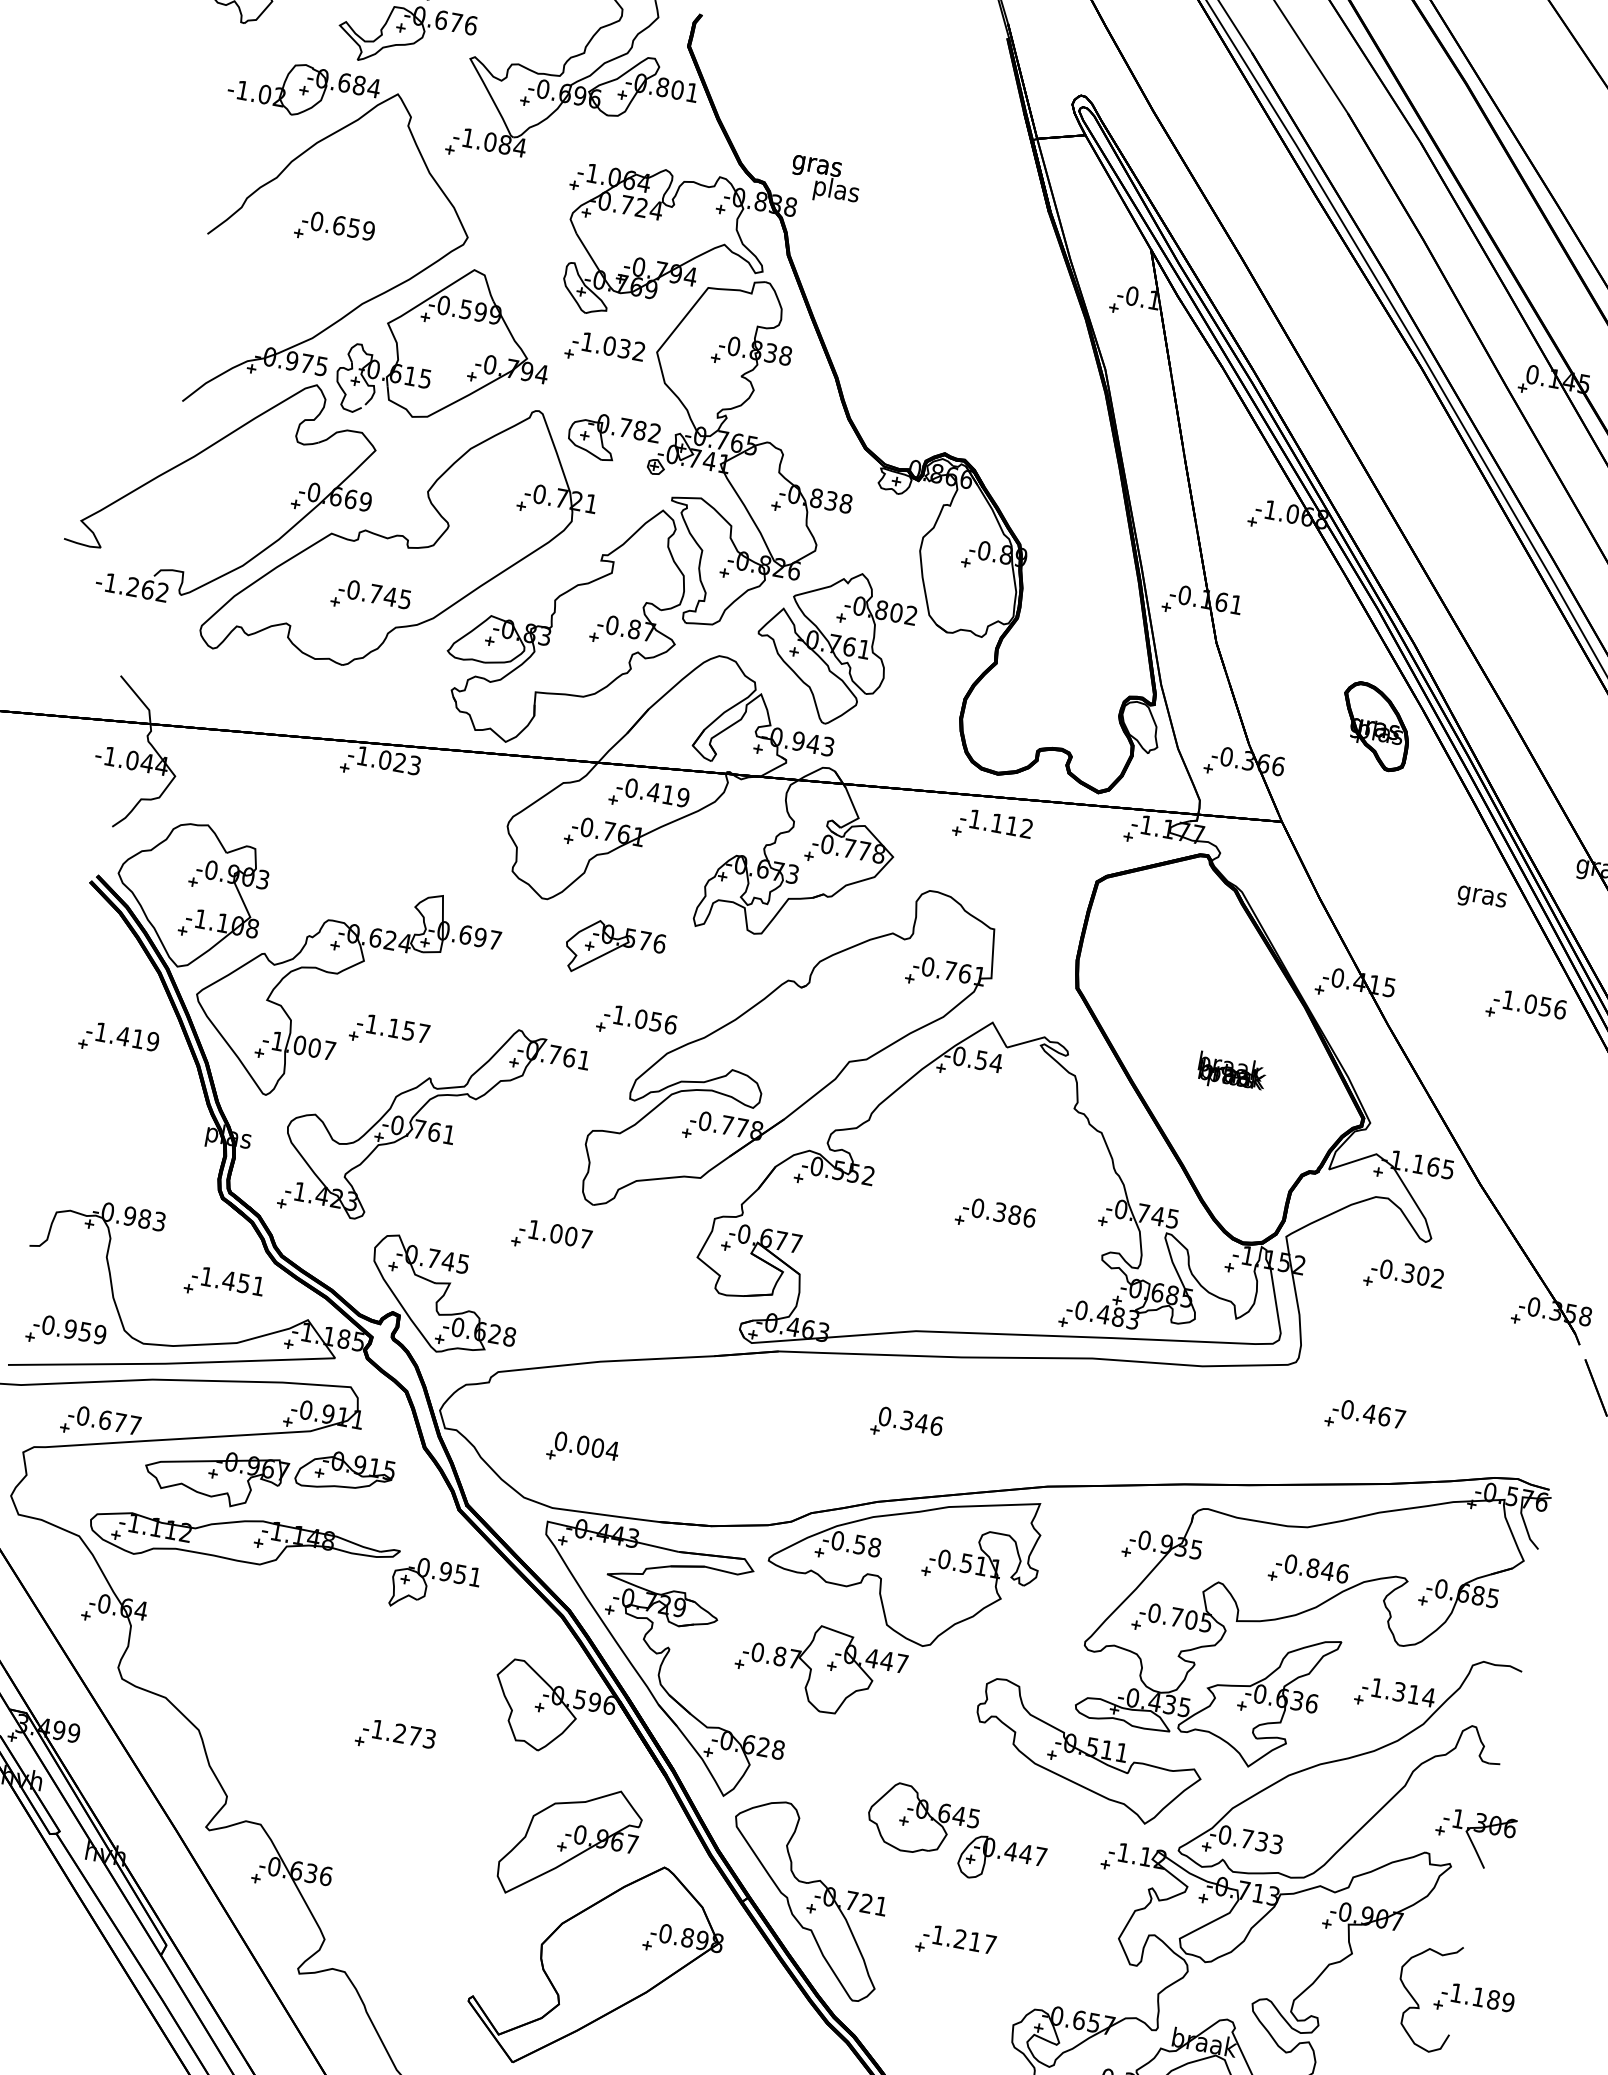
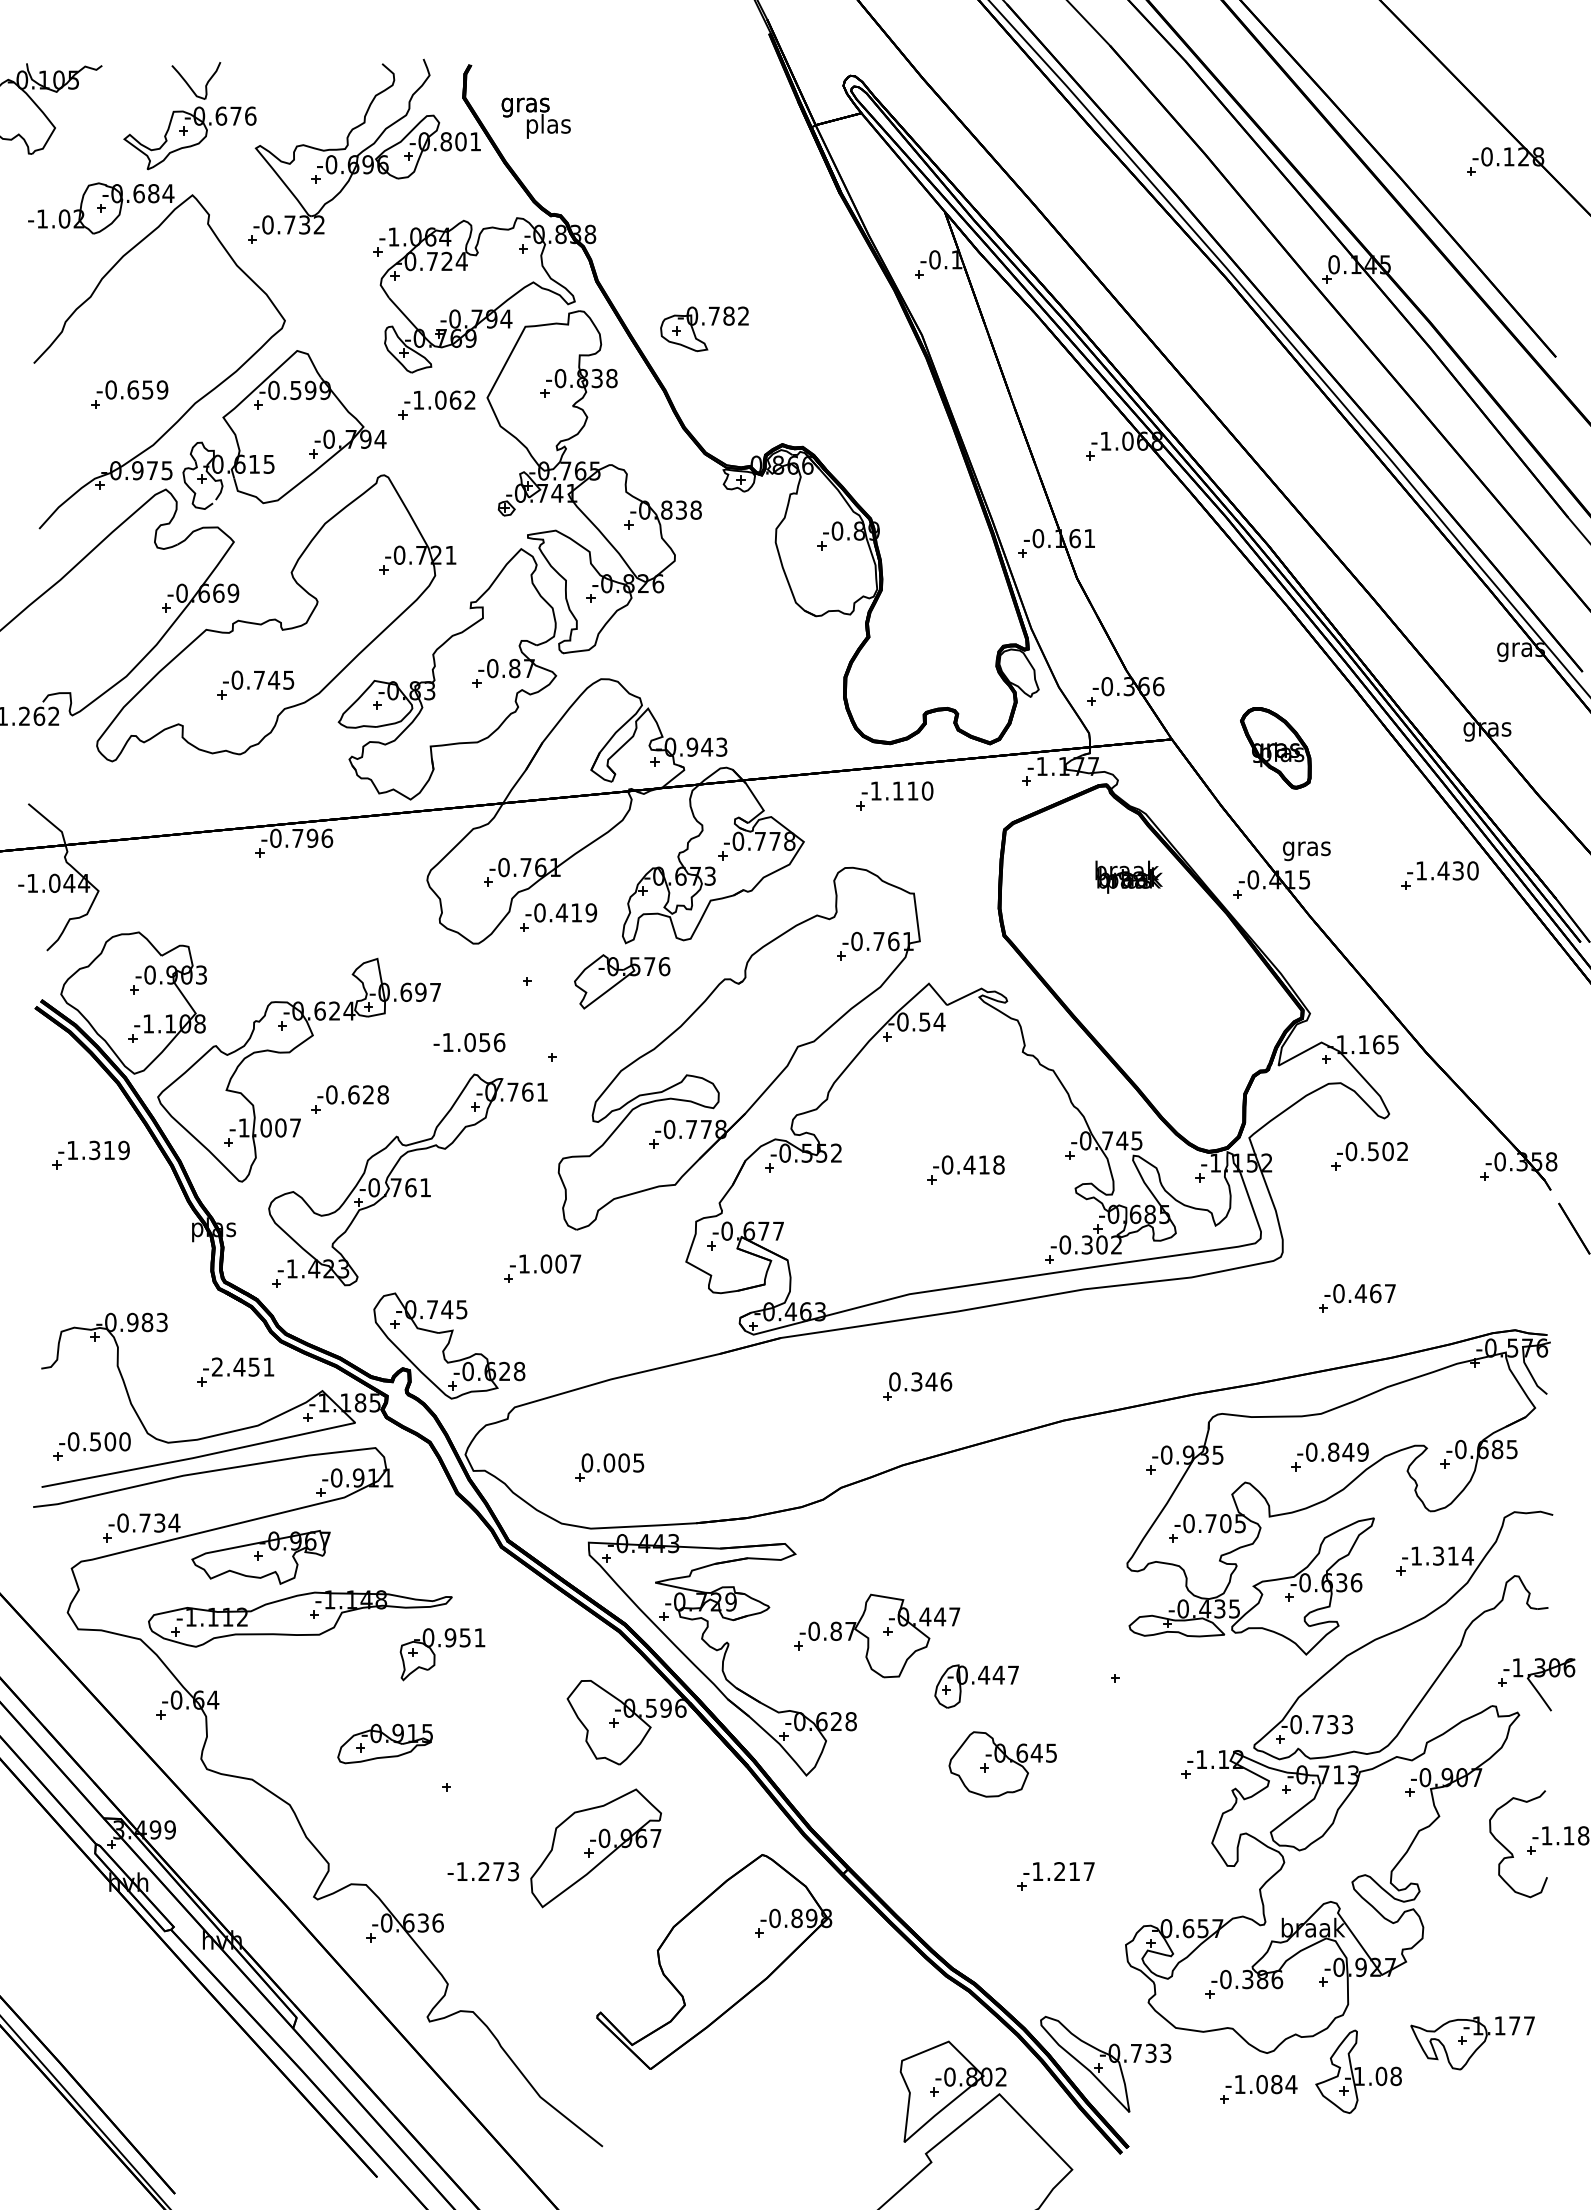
text: (494, 142) -> (293, 224), -1.084 -> -0.732
text: (824, 180) -> (535, 117), moved
part: (334, 229) -> (129, 394), moved
text: (624, 348) -> (455, 399), -1.032 -> -1.062
part: (613, 439) -> (704, 329), moved
part: (832, 647) -> (708, 650), removed
part: (1374, 726) -> (1275, 748), moved
text: (389, 759) -> (301, 837), -1.023 -> -0.796
part: (649, 796) -> (558, 917), moved
text: (1026, 828) -> (927, 790), -1.112 -> -1.110
text: (1481, 899) -> (1306, 851), moved
part: (614, 950) -> (622, 981), moved
text: (1544, 1006) -> (1457, 870), -1.056 -> -1.430
text: (640, 1019) -> (469, 1042), moved
text: (397, 1028) -> (357, 1094), -1.157 -> -0.628
text: (123, 1036) -> (94, 1150), -1.419 -> -1.319
text: (1231, 1072) -> (1128, 876), moved
text: (1014, 1214) -> (983, 1164), -0.386 -> -0.418
text: (1408, 1273) -> (1373, 1151), -0.302 -> -0.502
text: (207, 1276) -> (217, 1366), -1.451 -> -2.451
text: (1118, 1316) -> (1101, 1244), -0.483 -> -0.302
text: (84, 1331) -> (109, 1441), -0.959 -> -0.500
text: (119, 1422) -> (159, 1522), -0.677 -> -0.734
text: (612, 1450) -> (638, 1462), 0.004 -> 0.005
part: (344, 1472) -> (384, 1743), moved
part: (903, 1560) -> (938, 1517), removed
text: (1342, 1572) -> (1362, 1451), -0.846 -> -0.849
part: (427, 1585) -> (435, 1654), moved
text: (398, 1733) -> (482, 1871), moved
part: (1086, 1753) -> (1148, 1670), removed
part: (569, 1843) -> (595, 1848), moved
part: (1001, 1861) -> (976, 1686), moved
part: (805, 1899) -> (903, 1860), removed

